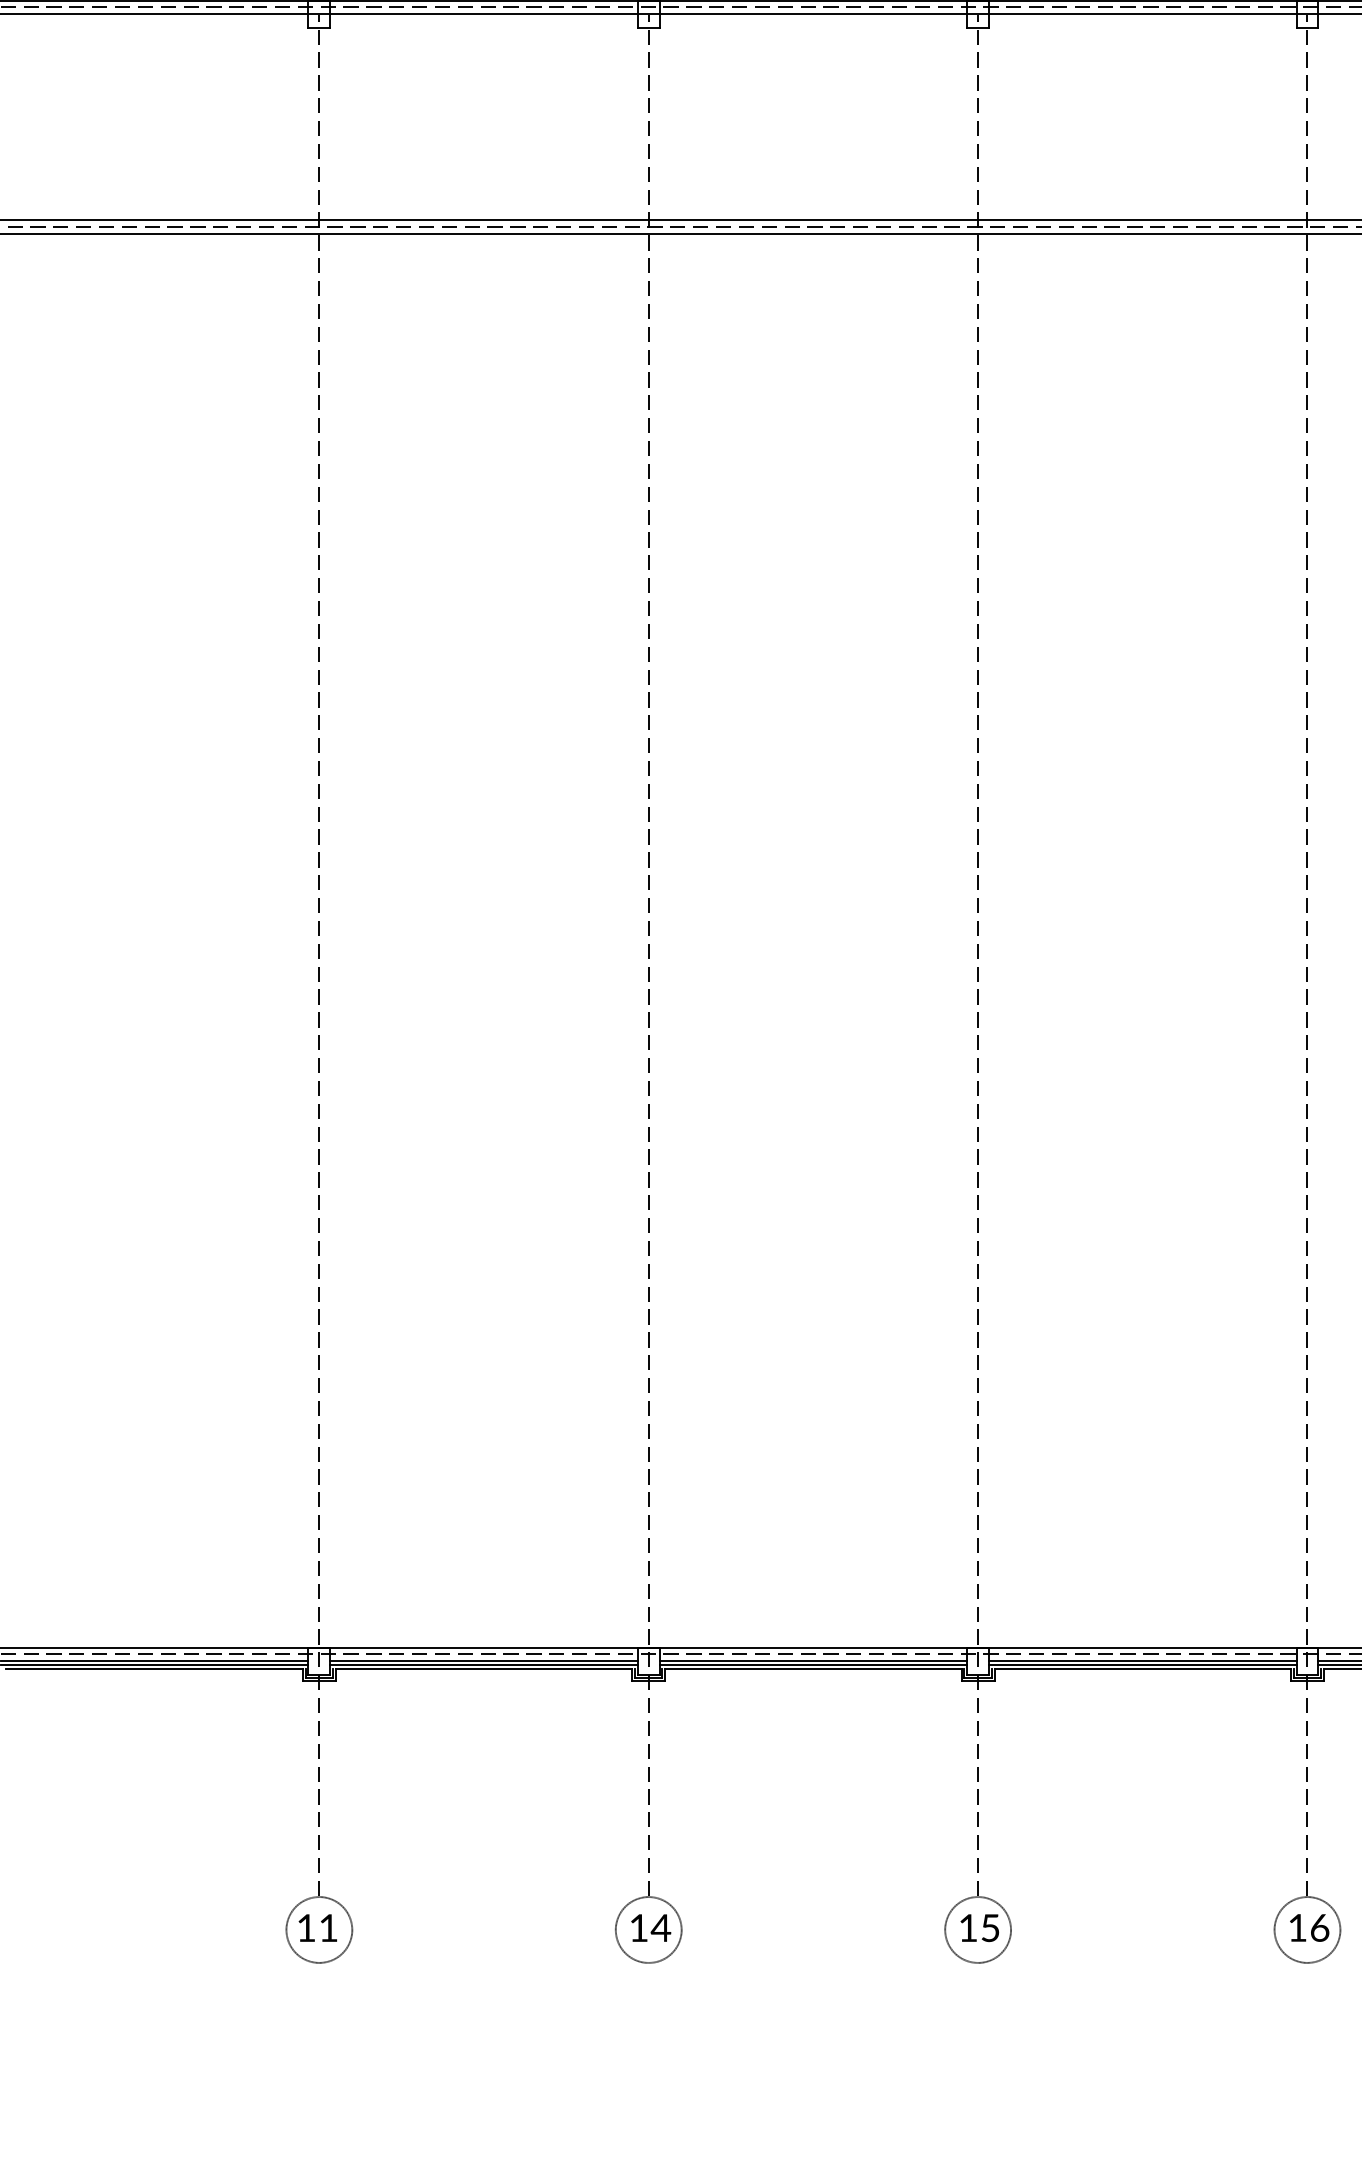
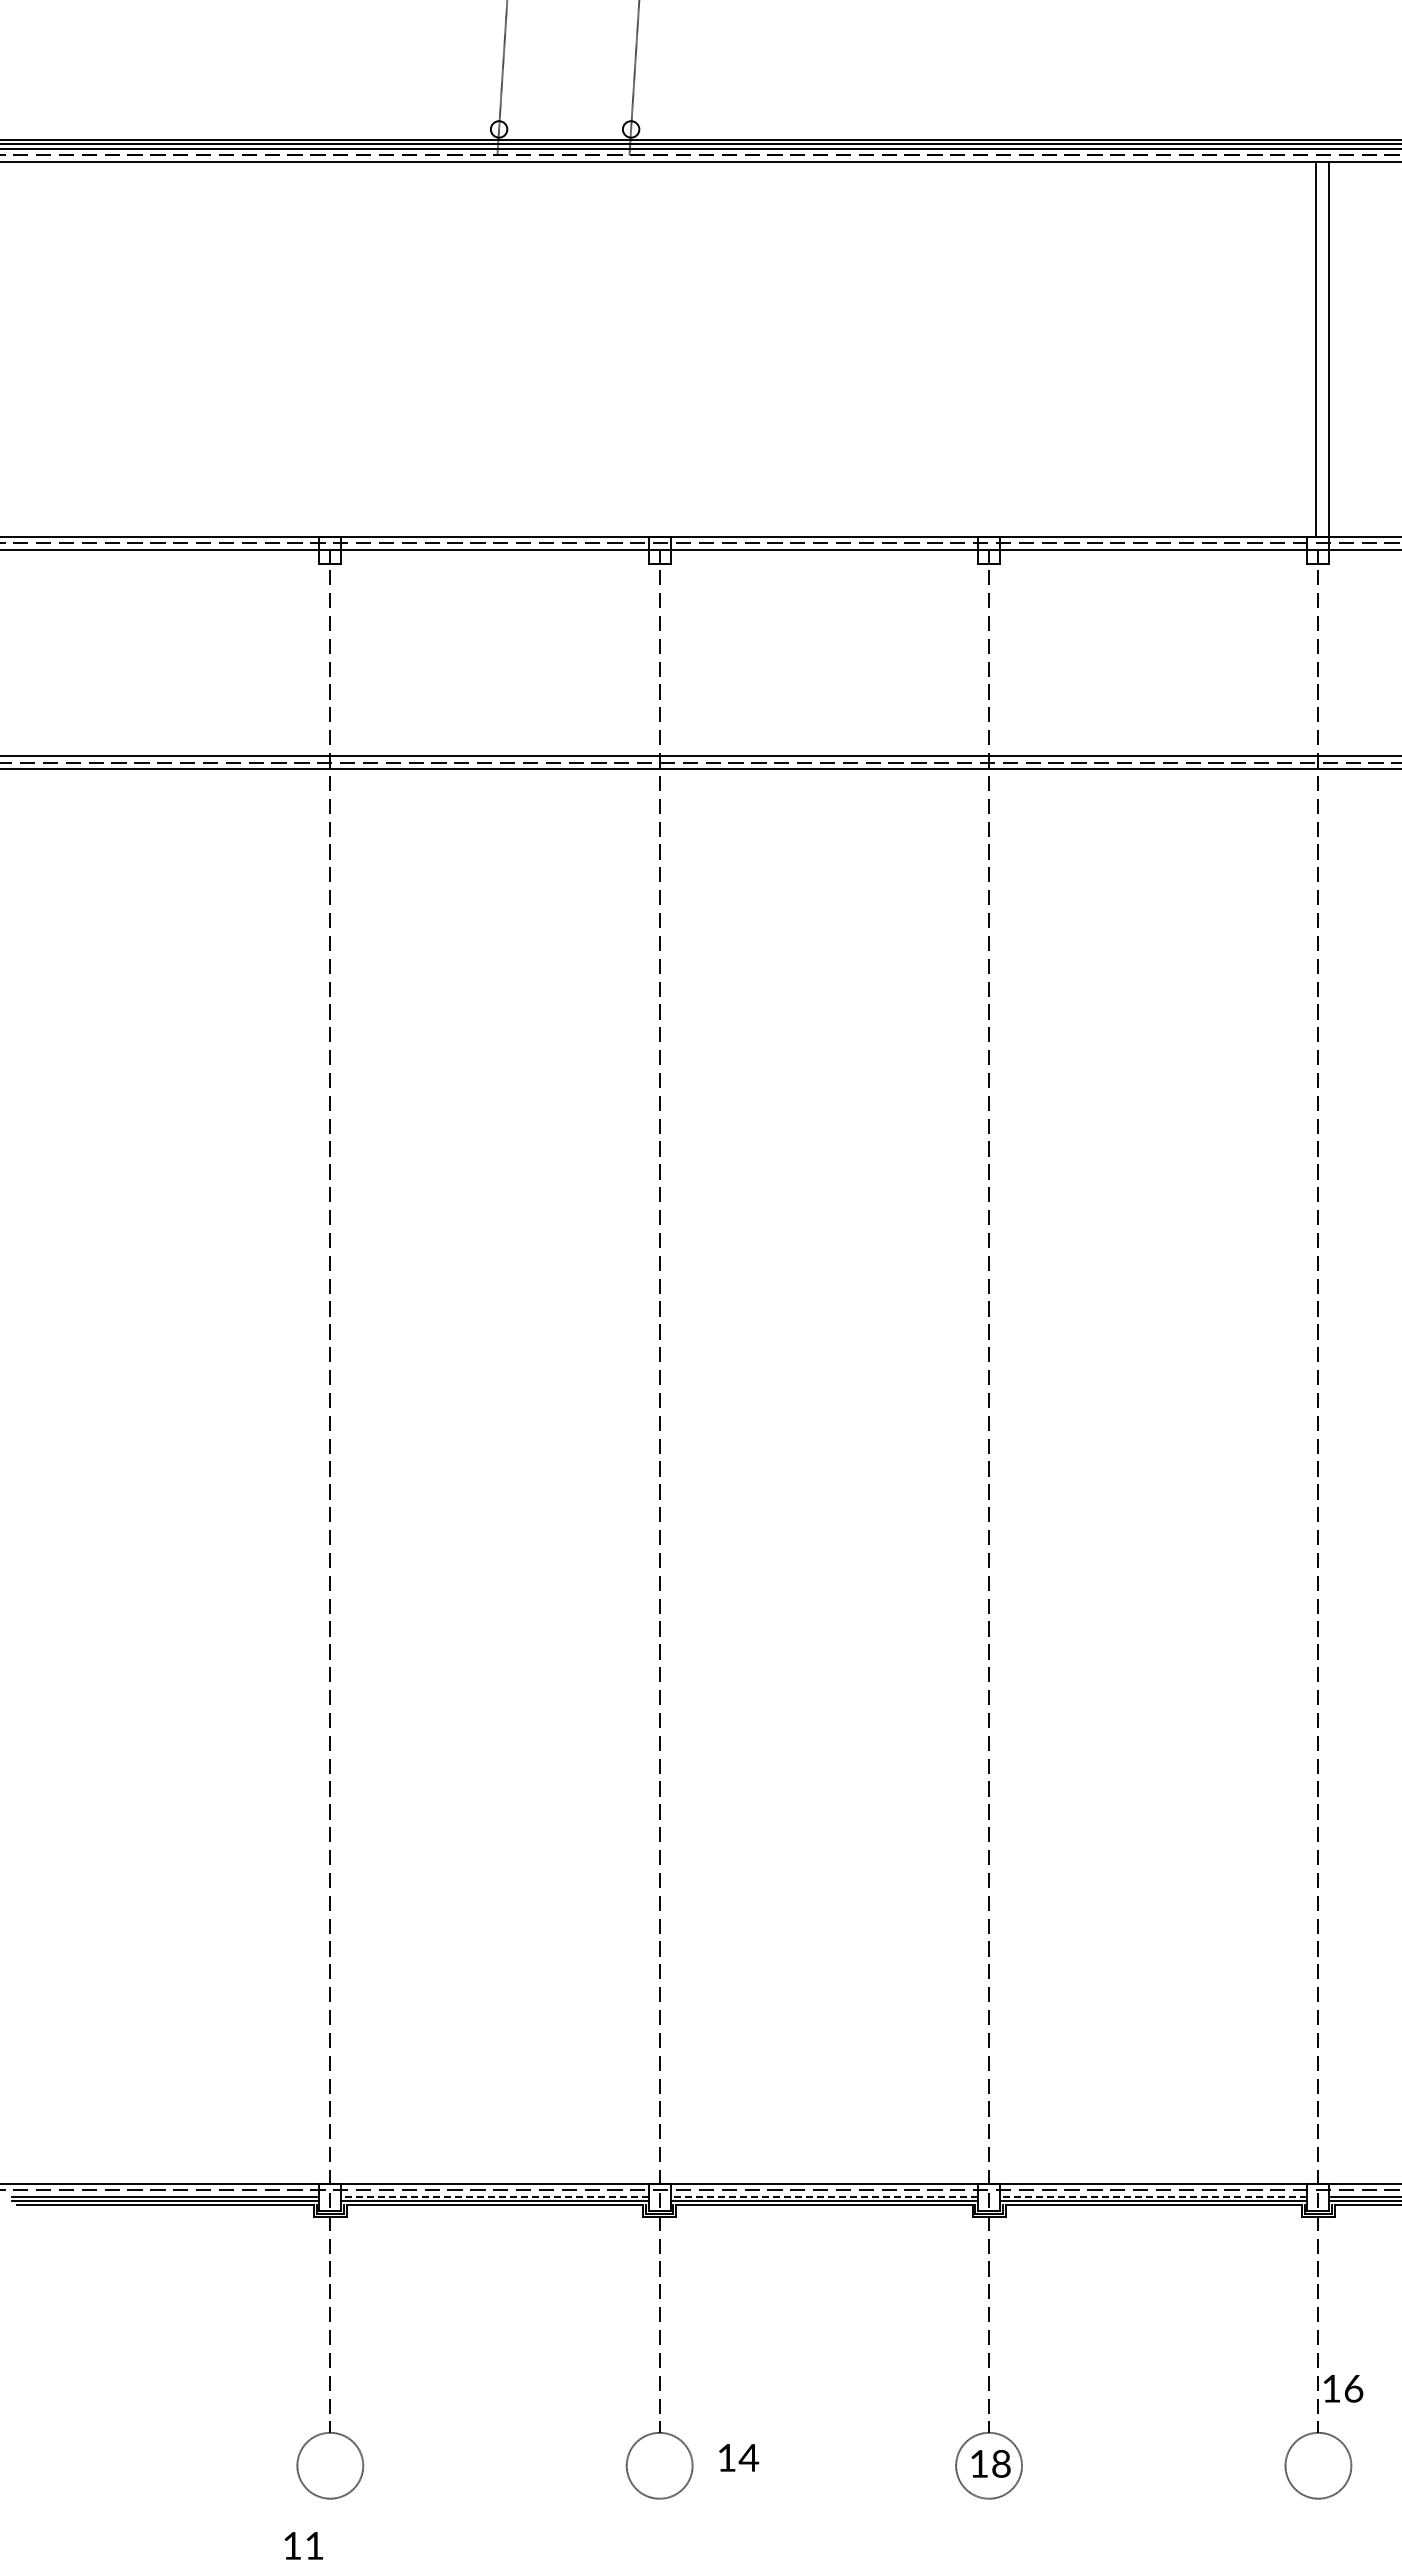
line: (483, 1660) -> (494, 2196), solid -> dashed
line: (813, 1660) -> (824, 2196), solid -> dashed
line: (1142, 1660) -> (1153, 2196), solid -> dashed
text: (317, 1927) -> (303, 2545), moved
text: (651, 1927) -> (739, 2457), moved
text: (990, 1927) -> (1001, 2463), 15 -> 18
text: (1309, 1927) -> (1343, 2388), moved

